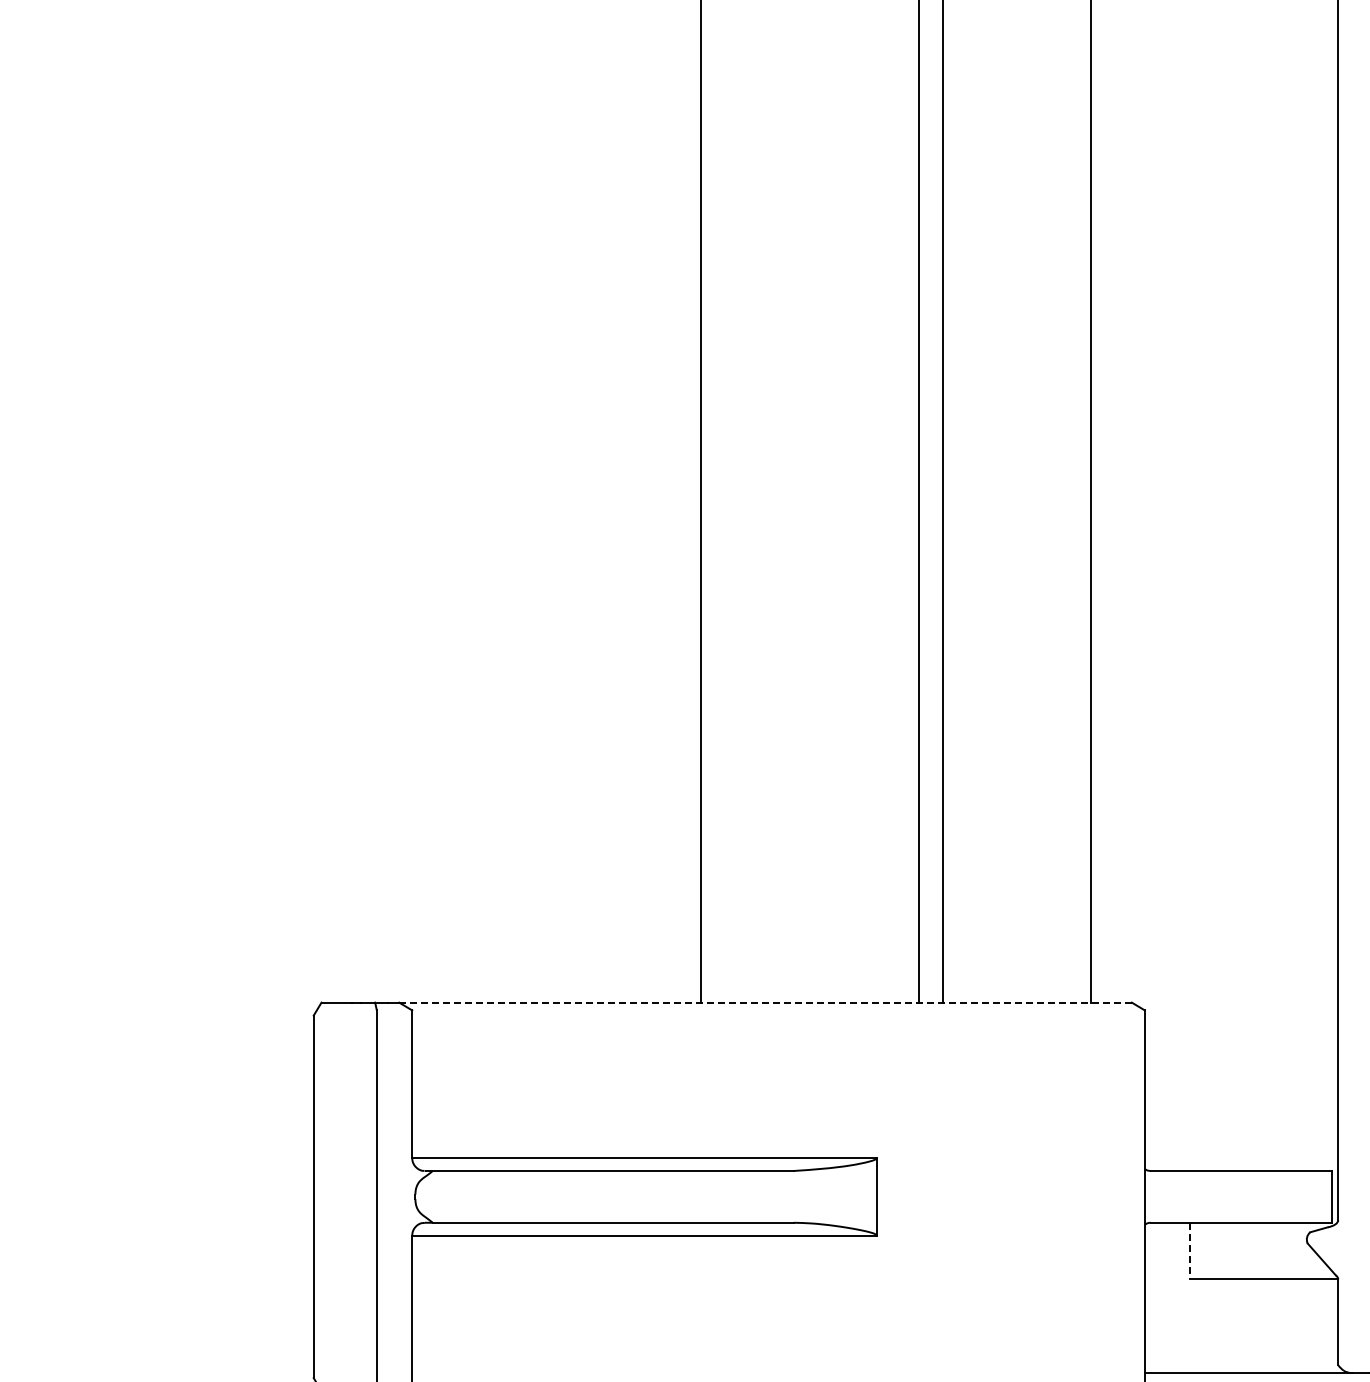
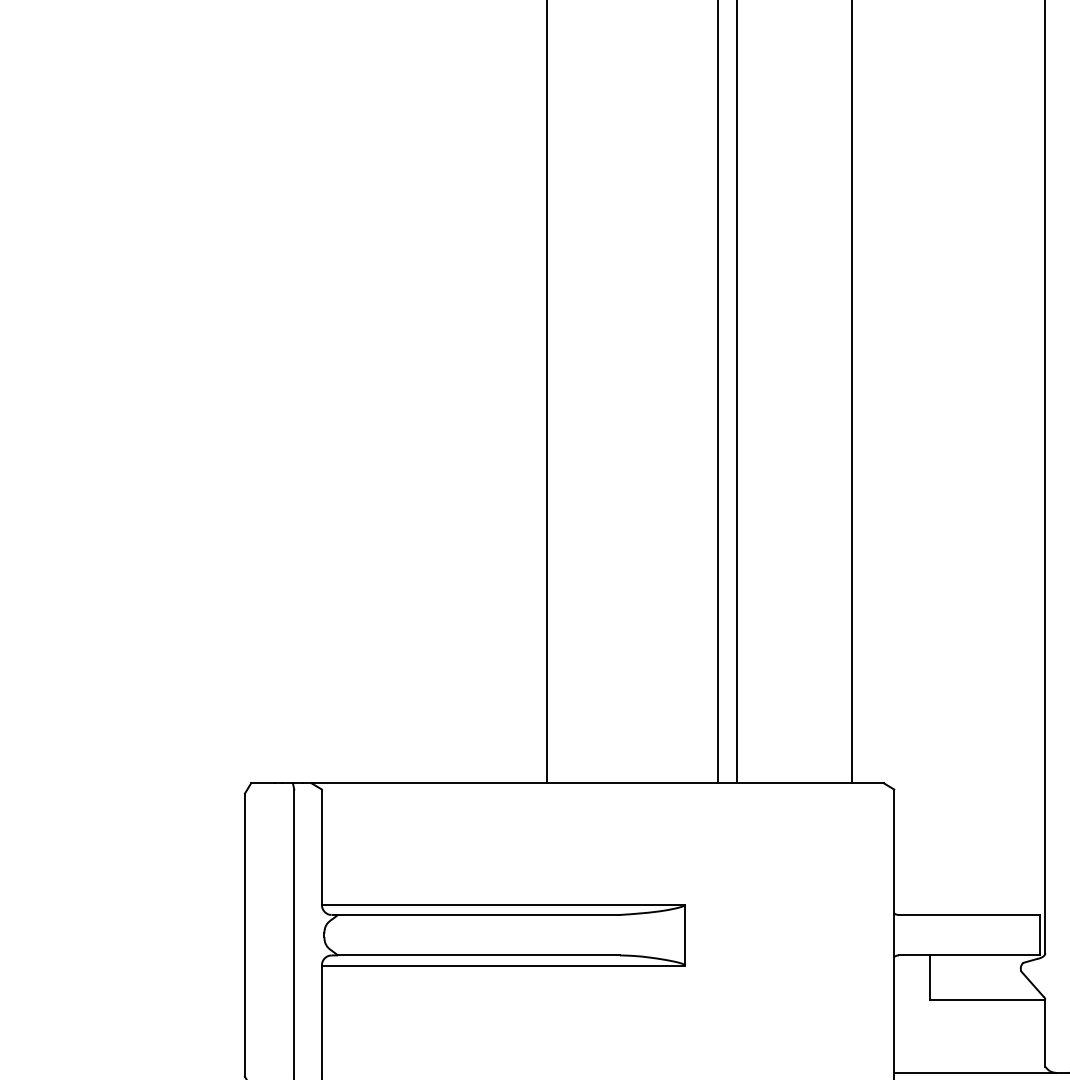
line: (766, 1002) -> (598, 783), dashed -> solid
line: (1190, 1251) -> (929, 977), dashed -> solid

